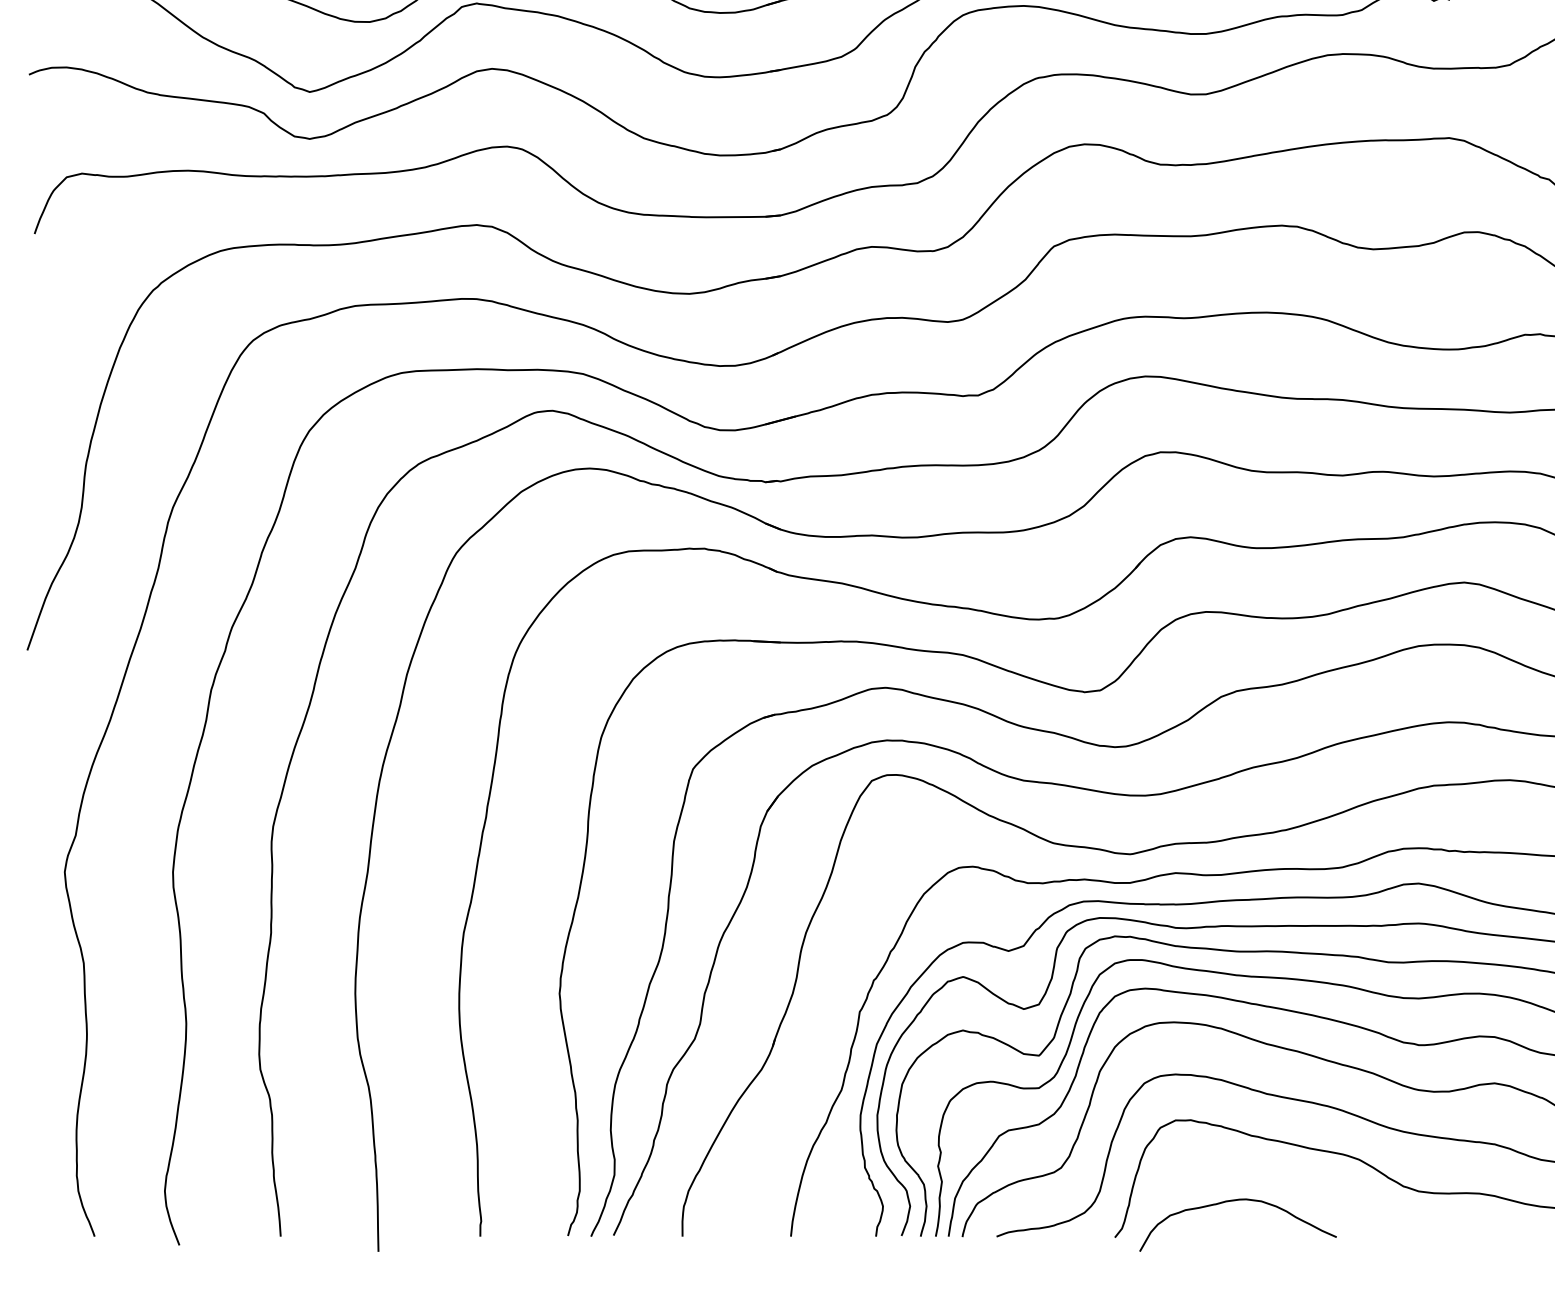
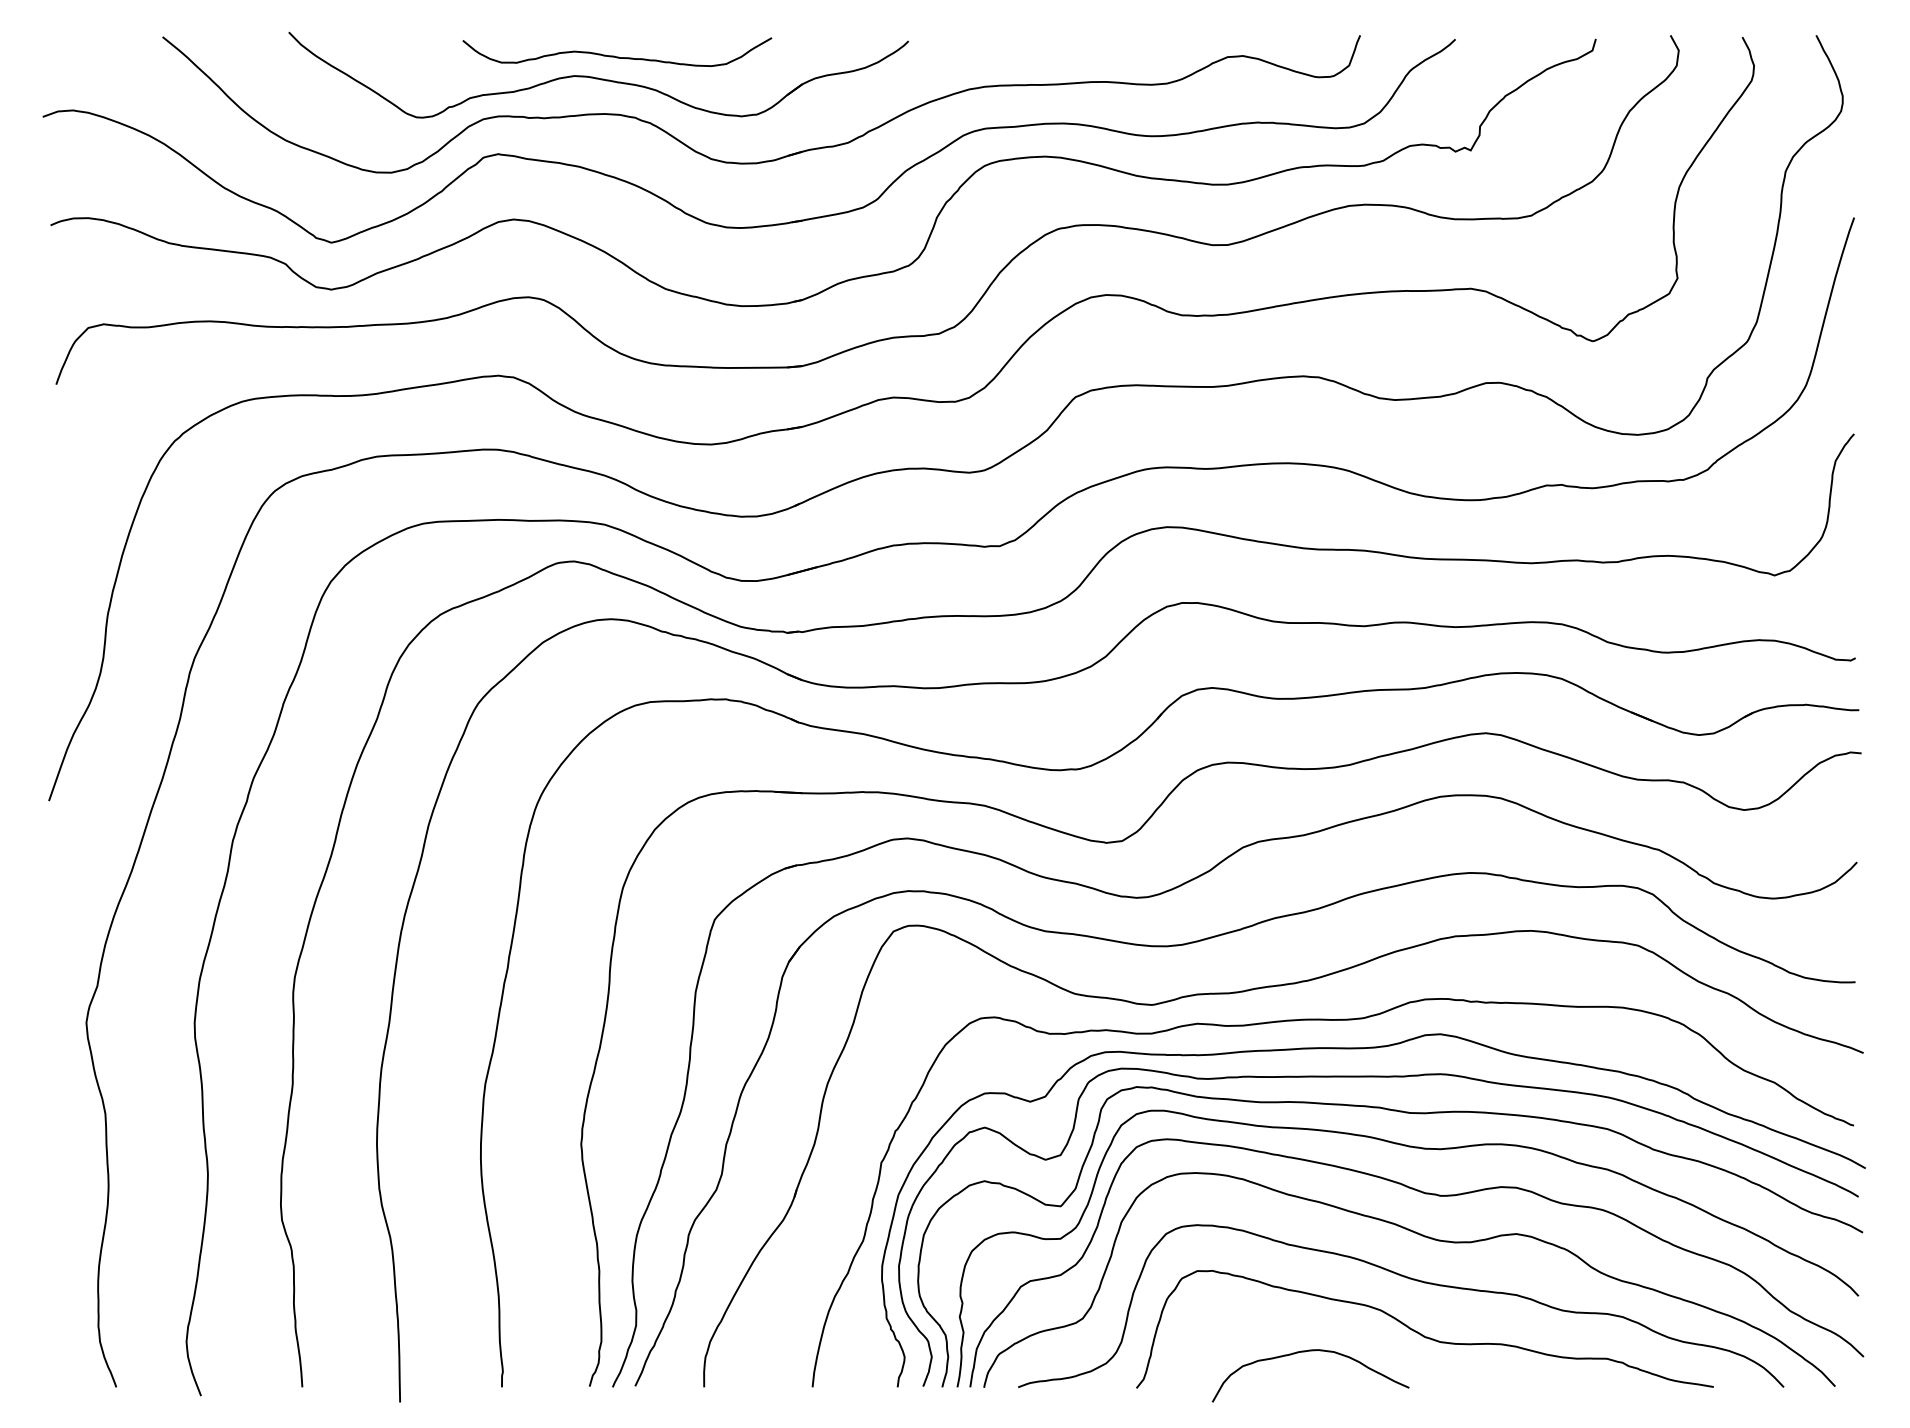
curve: (1232, 1201) -> (1305, 1352), moved

